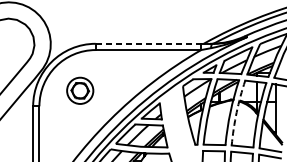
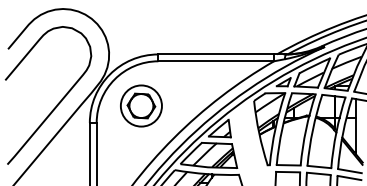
line: (148, 43) -> (216, 54), dashed -> solid
part: (80, 90) -> (141, 105), size x1.43
arc: (236, 112) -> (312, 129), dashed -> solid

